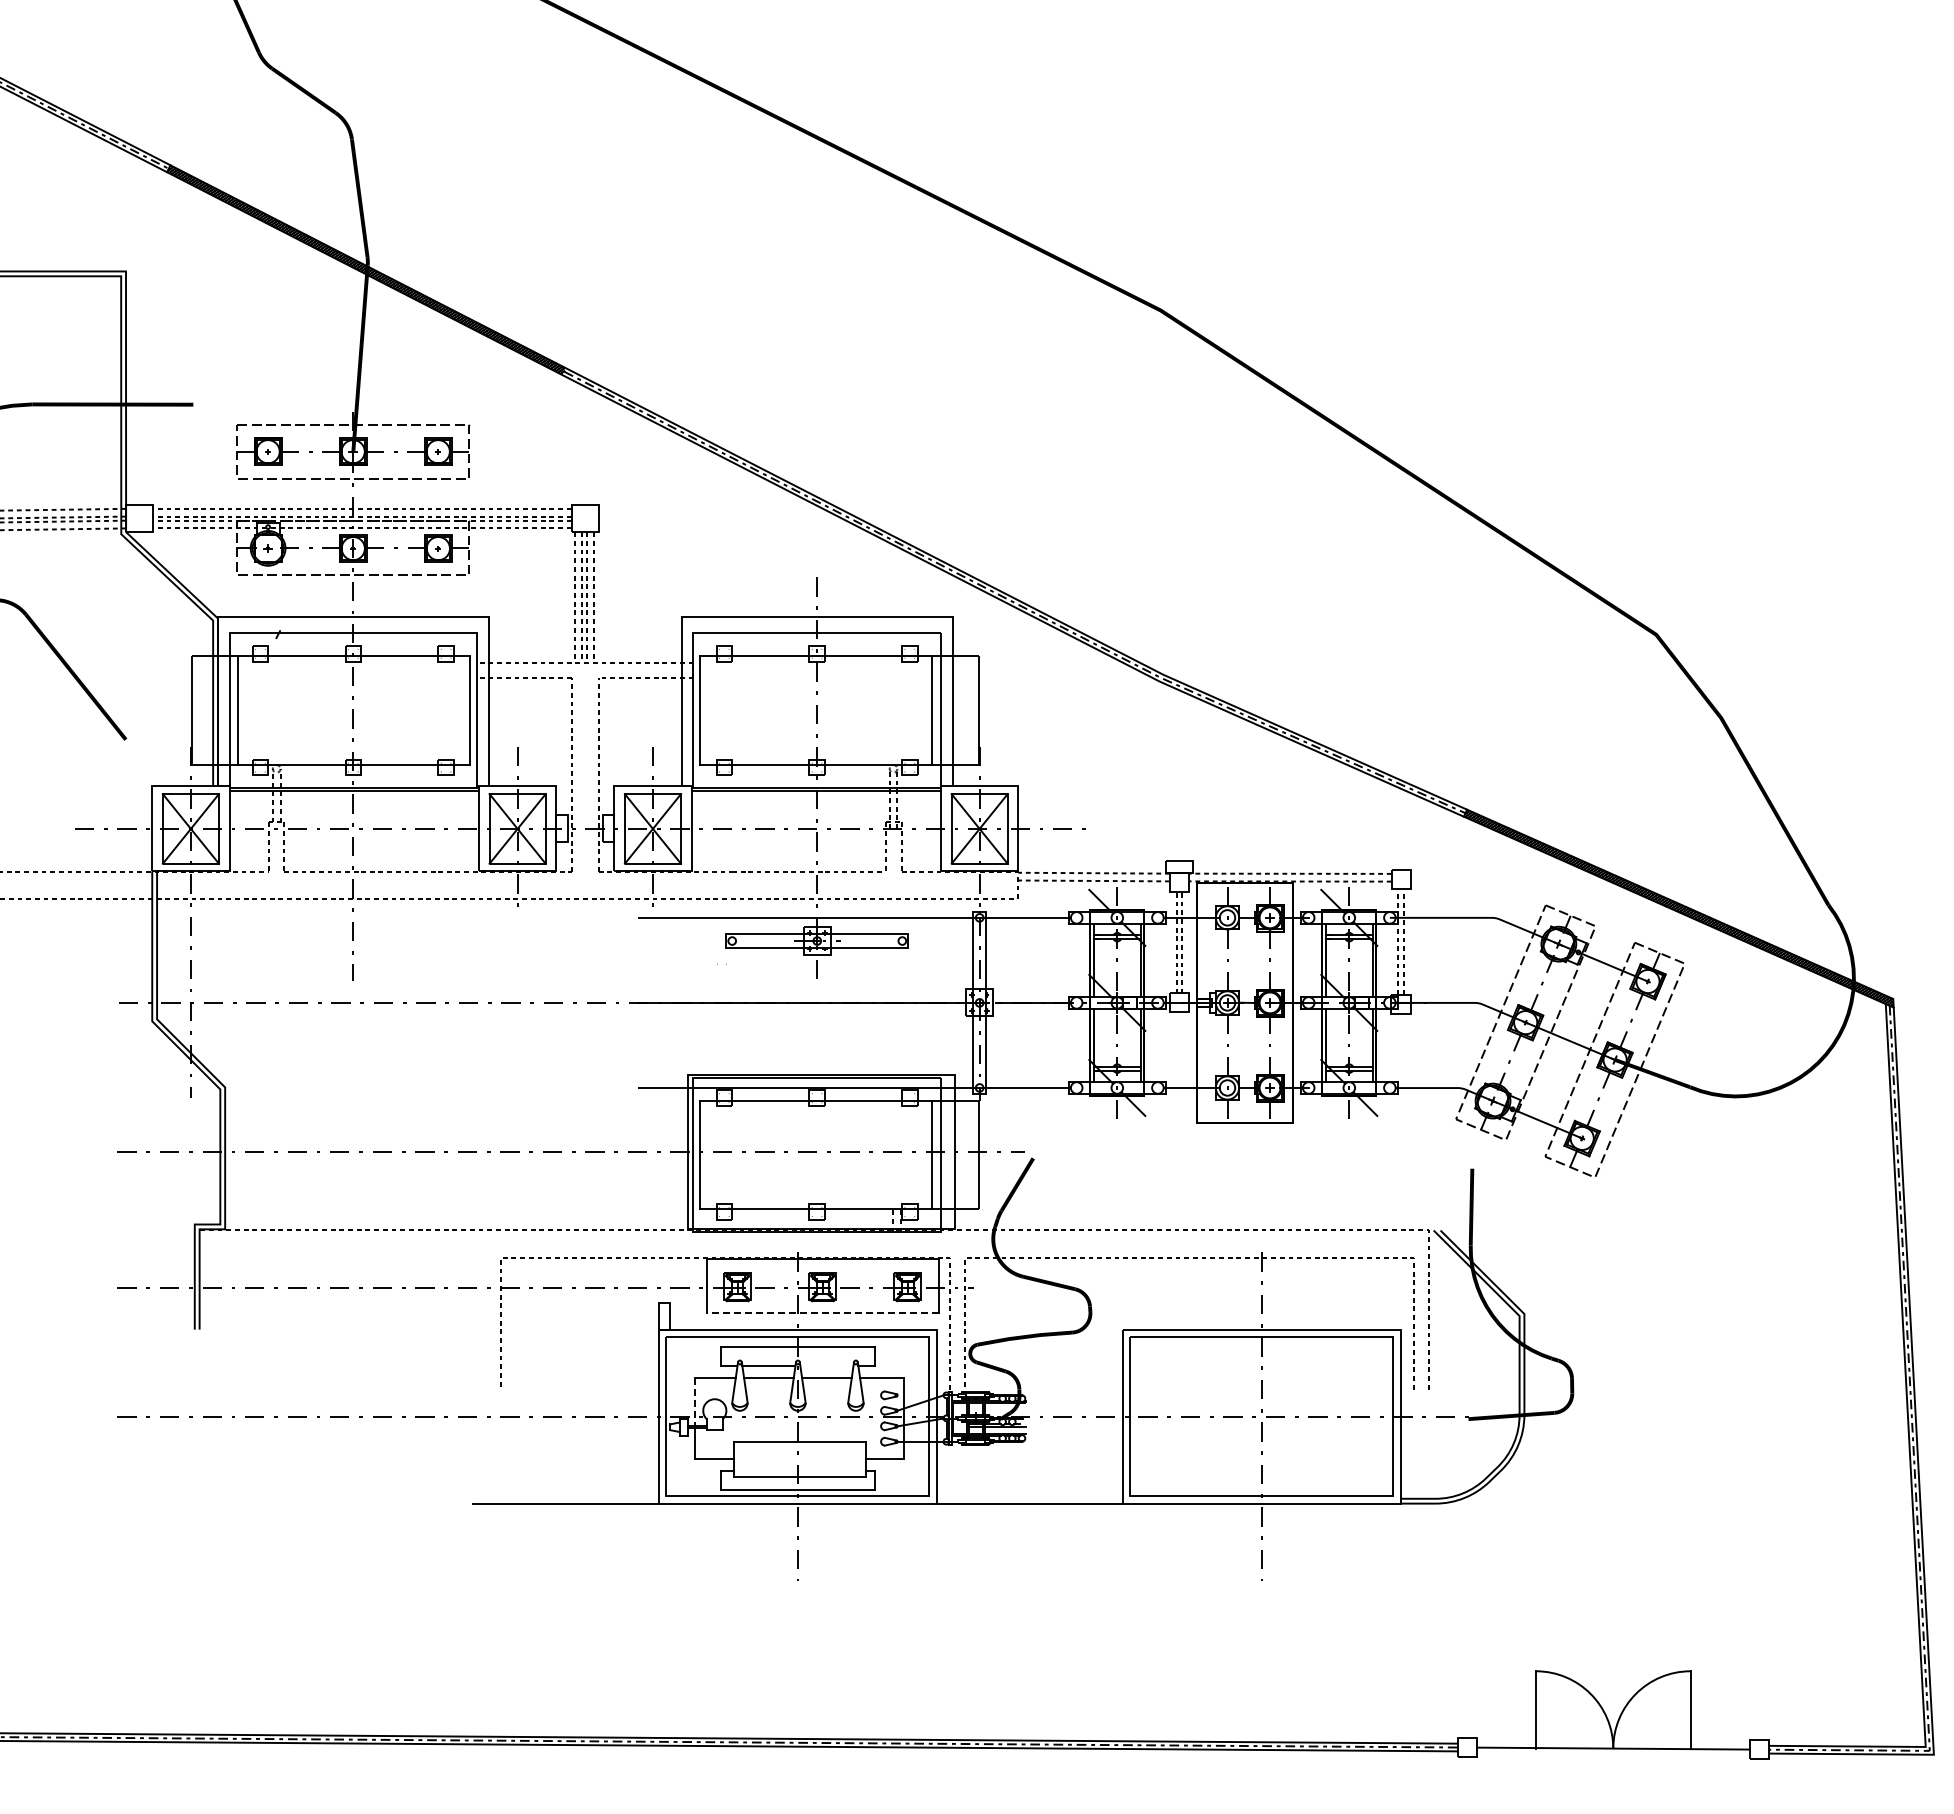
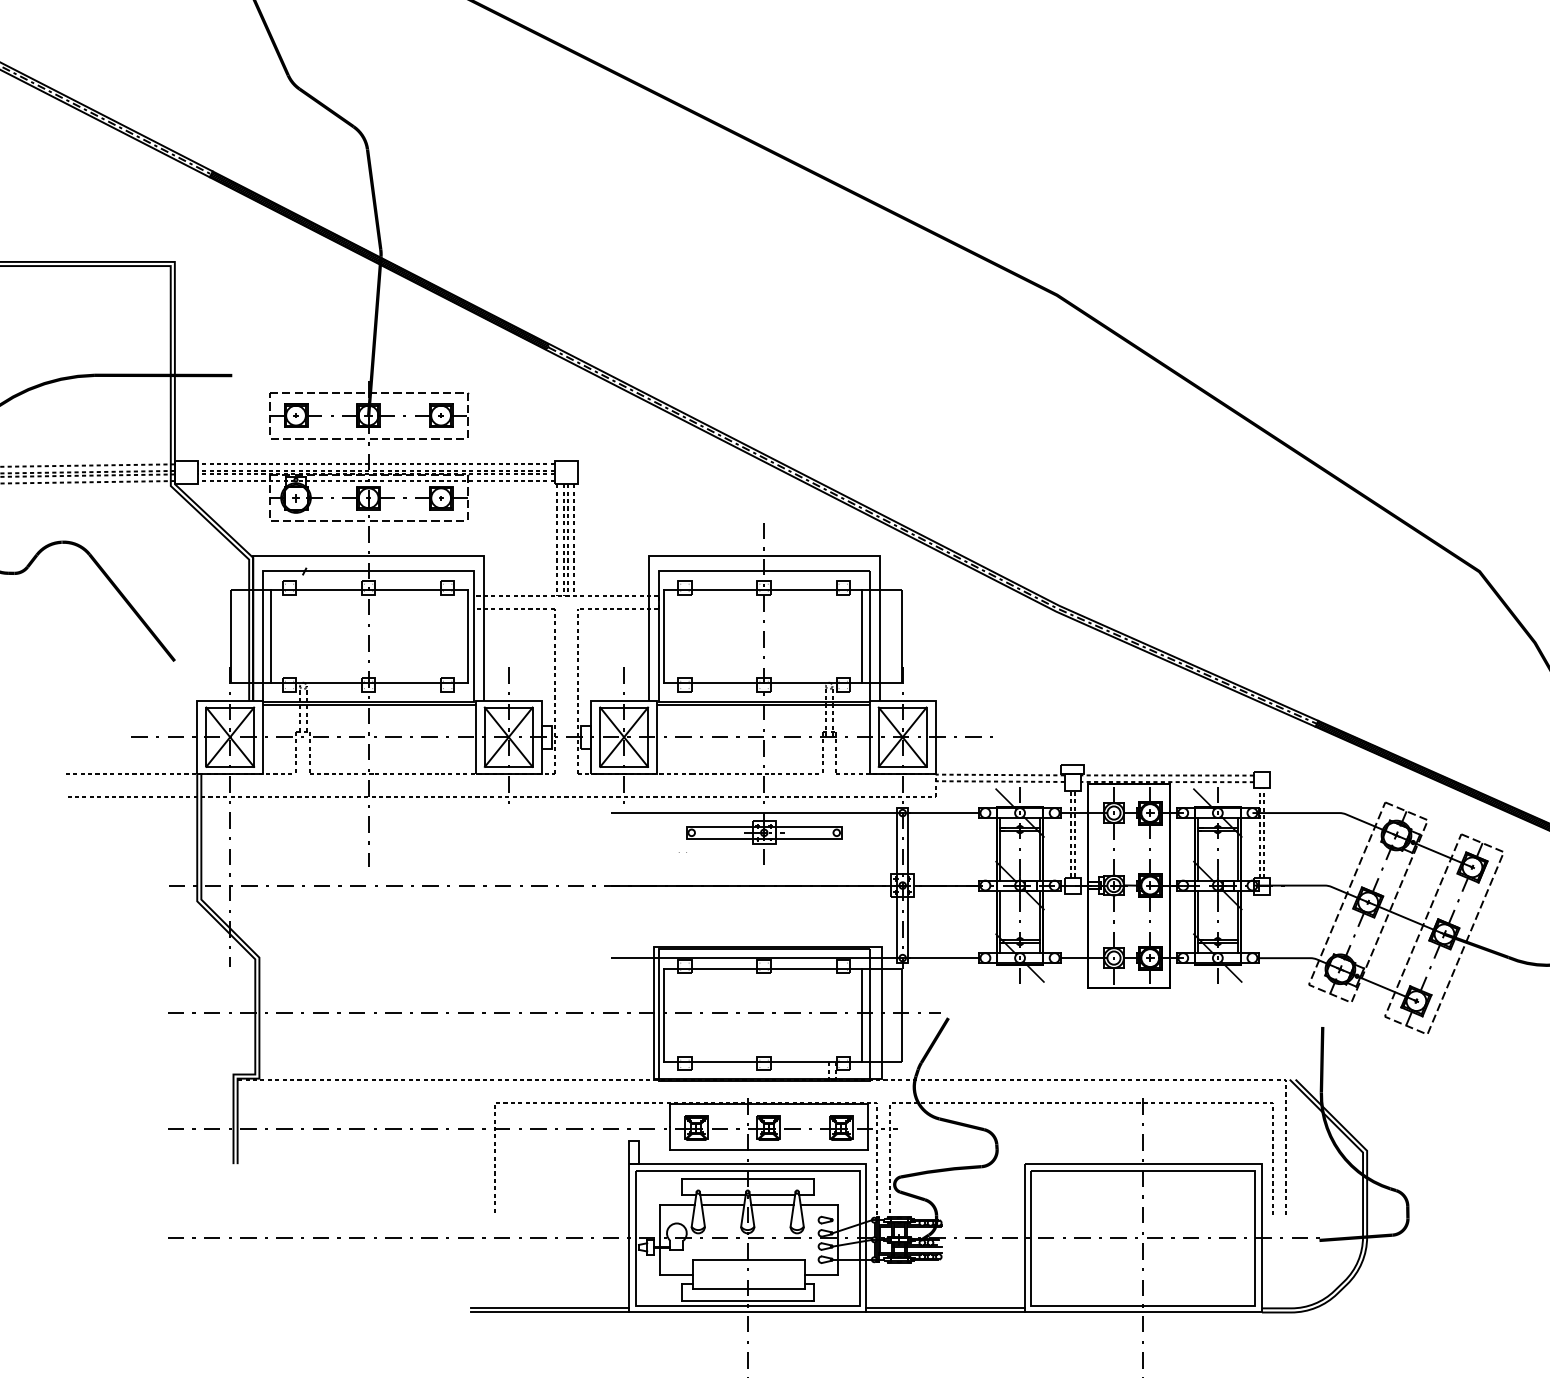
line: (822, 1313) -> (768, 1150), dashed -> solid
line: (826, 1366) -> (772, 1195), added
line: (695, 1402) -> (660, 1226), dashed -> solid
line: (565, 1498) -> (549, 1308), added
line: (1029, 1498) -> (945, 1308), added

